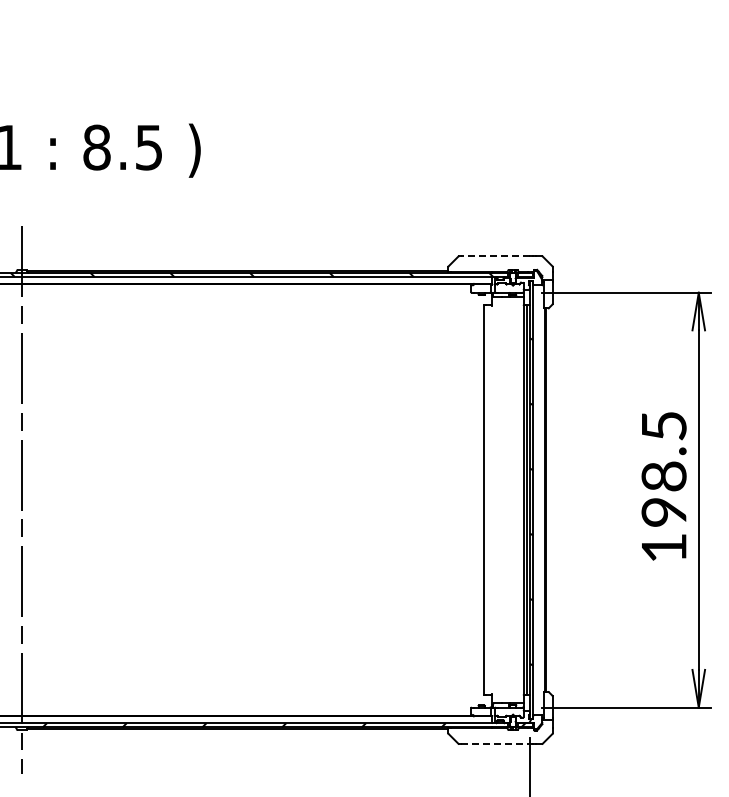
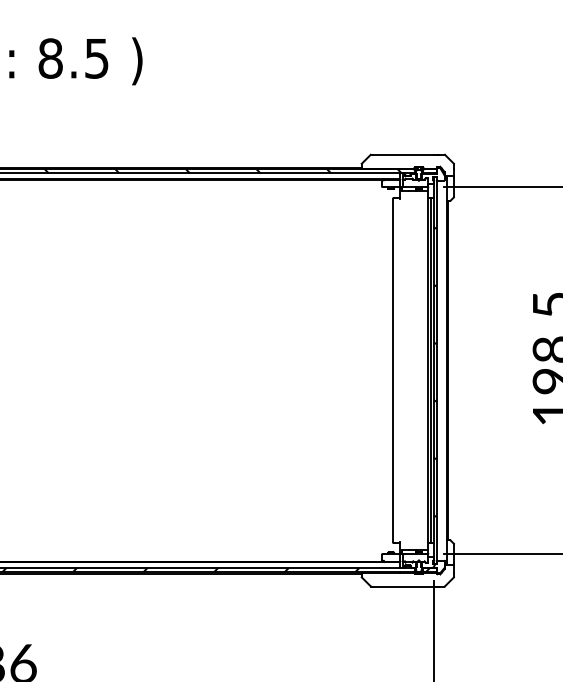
line: (495, 256) -> (403, 154), dashed -> solid
line: (496, 744) -> (404, 586), dashed -> solid

